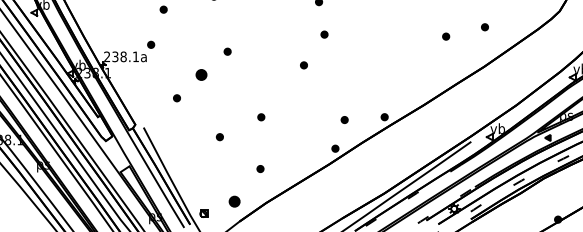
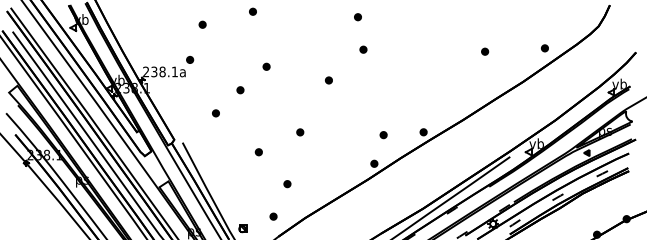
part: (484, 27) -> (544, 48), moved
part: (303, 65) -> (328, 80), moved
part: (201, 75) -> (240, 90), size x0.62
part: (260, 169) -> (287, 184), moved
part: (234, 201) -> (273, 216), size x0.62

